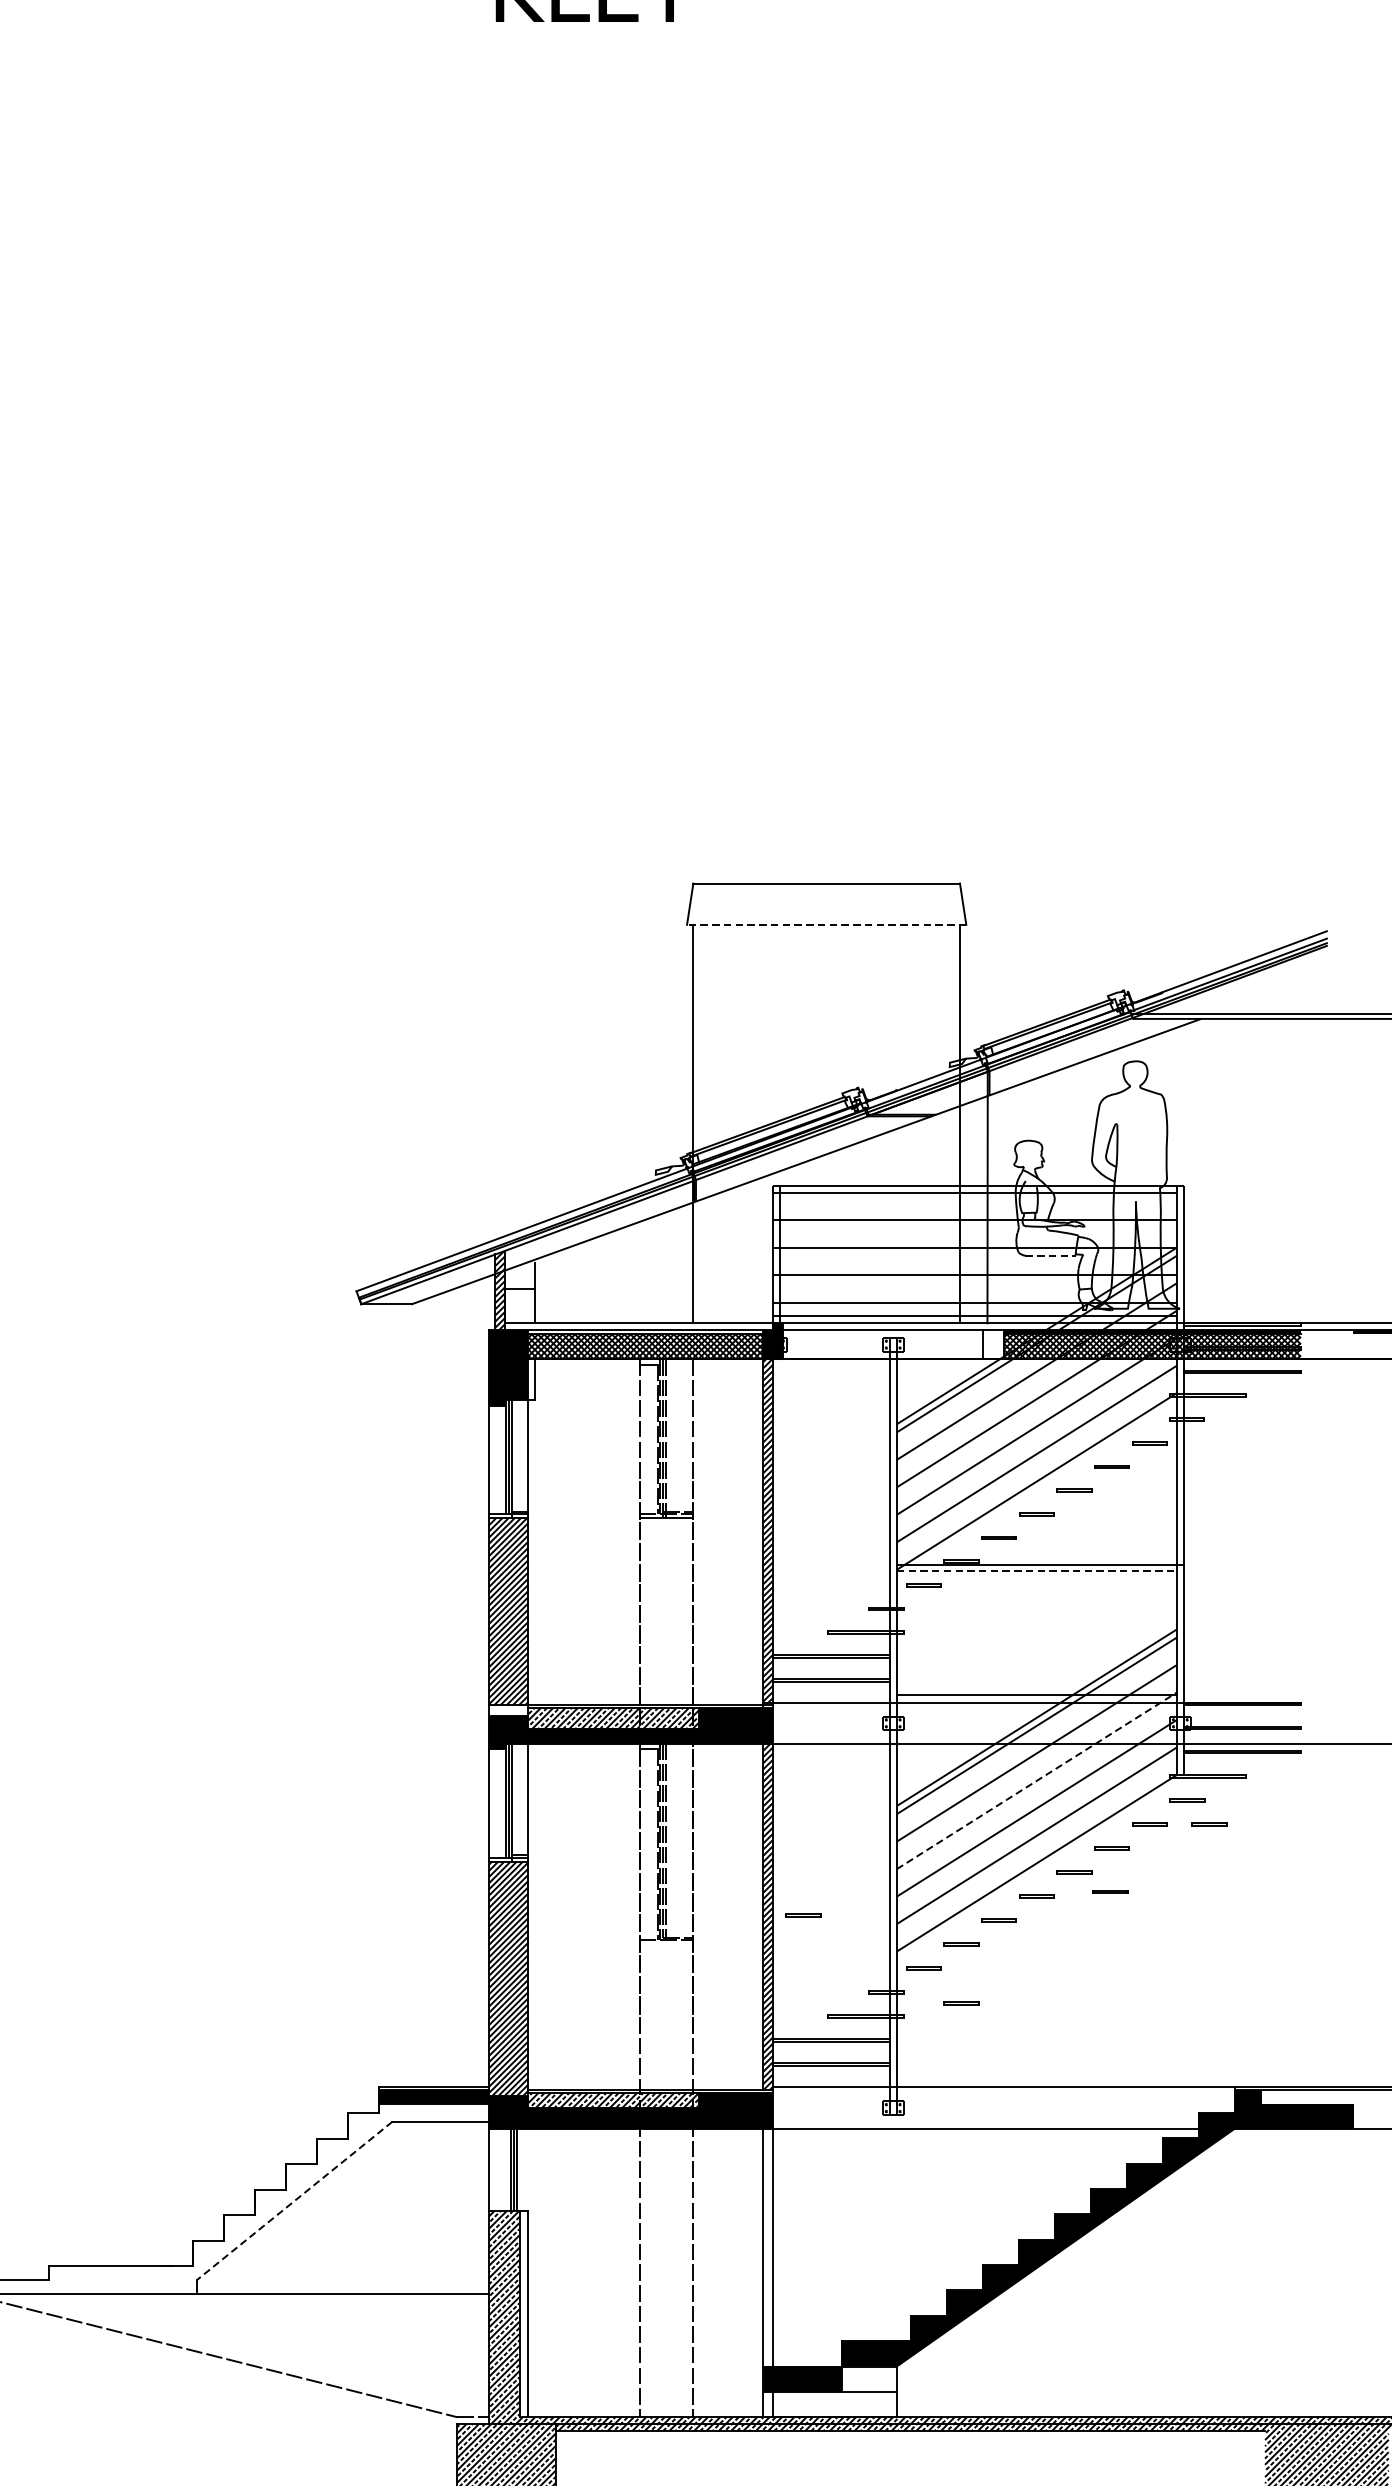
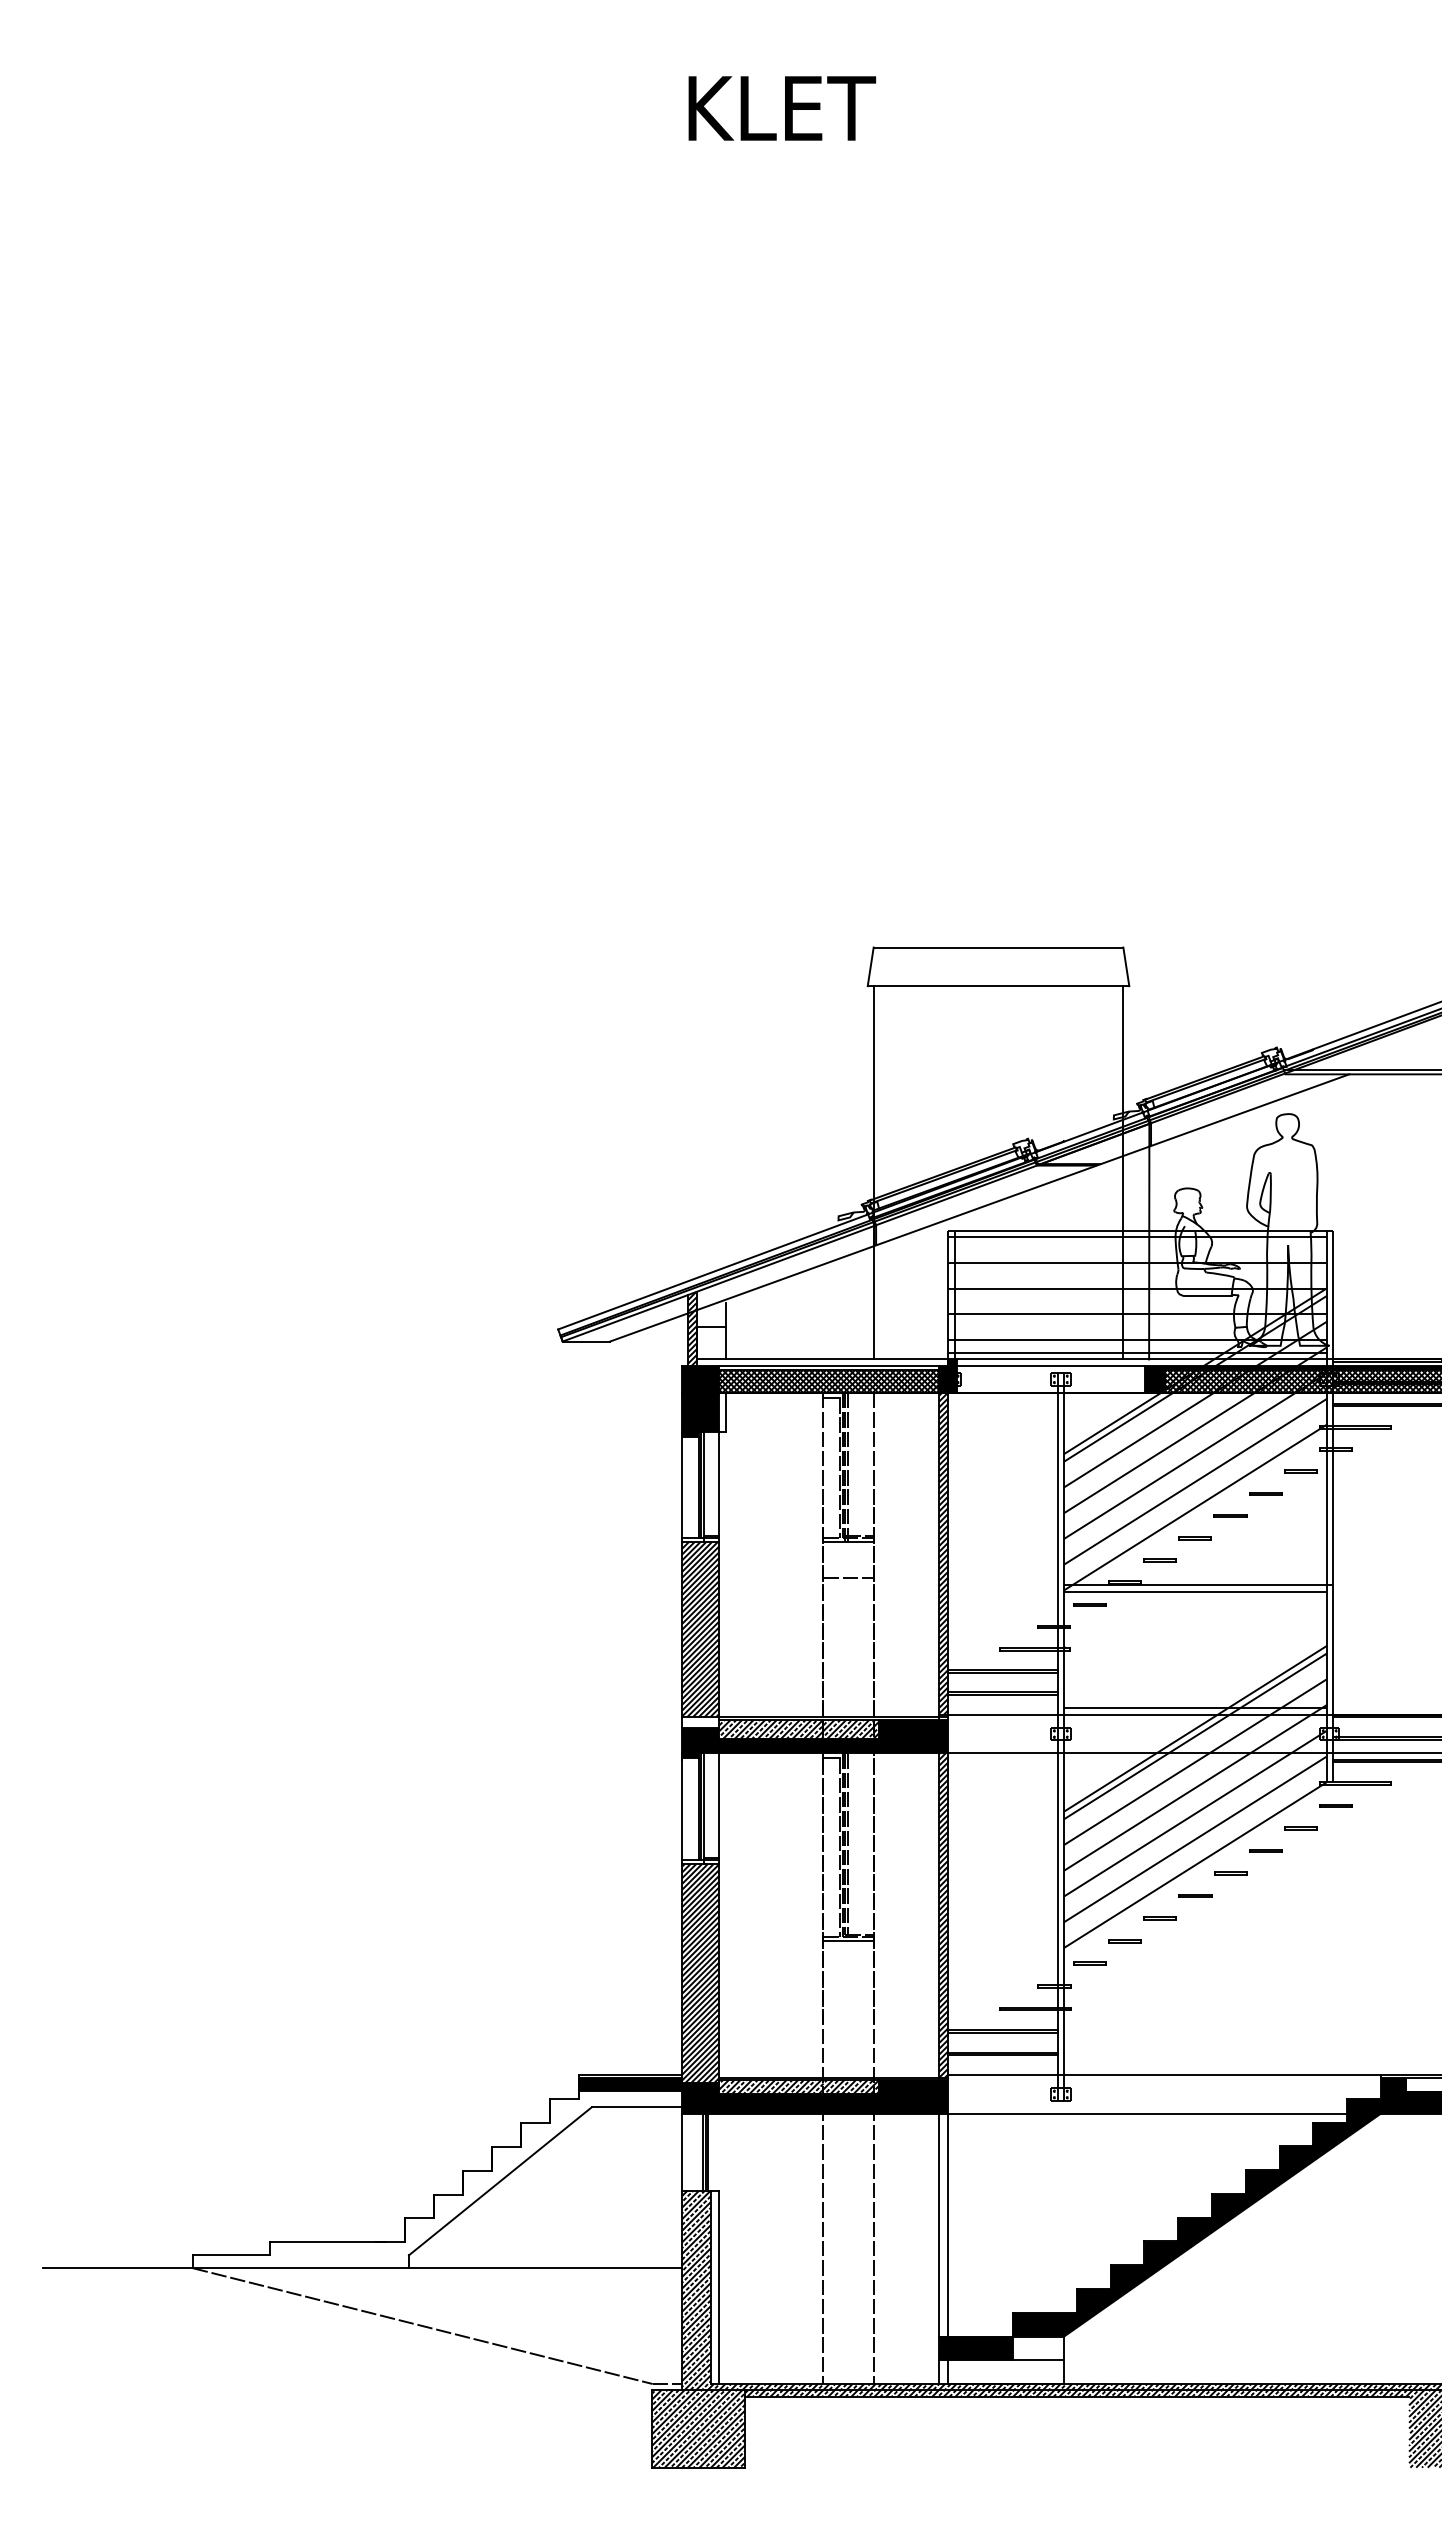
line: (826, 925) -> (998, 986), dashed -> solid
line: (1050, 1256) -> (1208, 1296), dashed -> solid
fill: (993, 1343) -> (1154, 1378), added
line: (666, 1557) -> (848, 1578), added
line: (1036, 1571) -> (1195, 1591), dashed -> solid
line: (1036, 1780) -> (1195, 1787), dashed -> solid
line: (1208, 1823) -> (1356, 1827), removed
line: (1109, 1891) -> (1263, 1891), removed
line: (803, 1913) -> (976, 1912), removed
line: (666, 1944) -> (848, 1941), added
line: (961, 2002) -> (1124, 1995), removed
line: (294, 2201) -> (500, 2181), dashed -> solid

